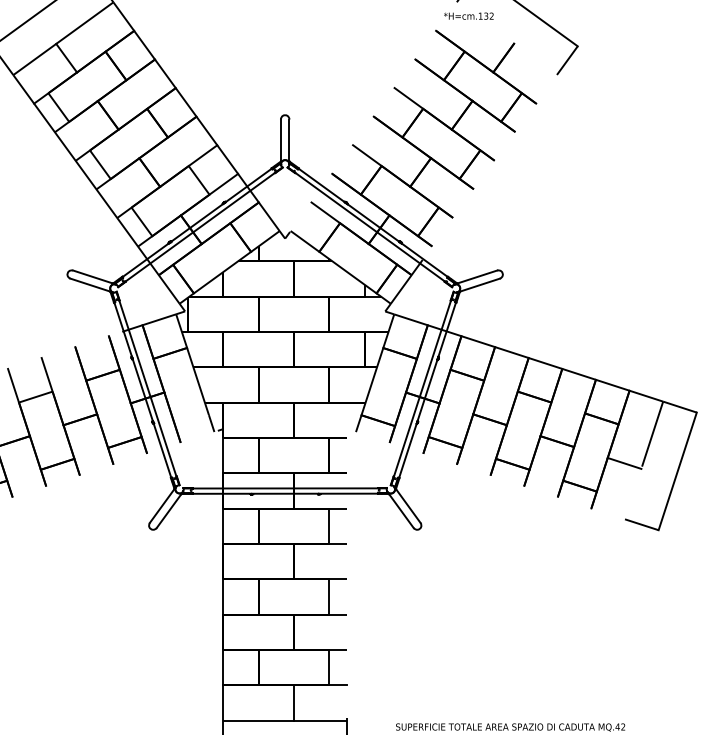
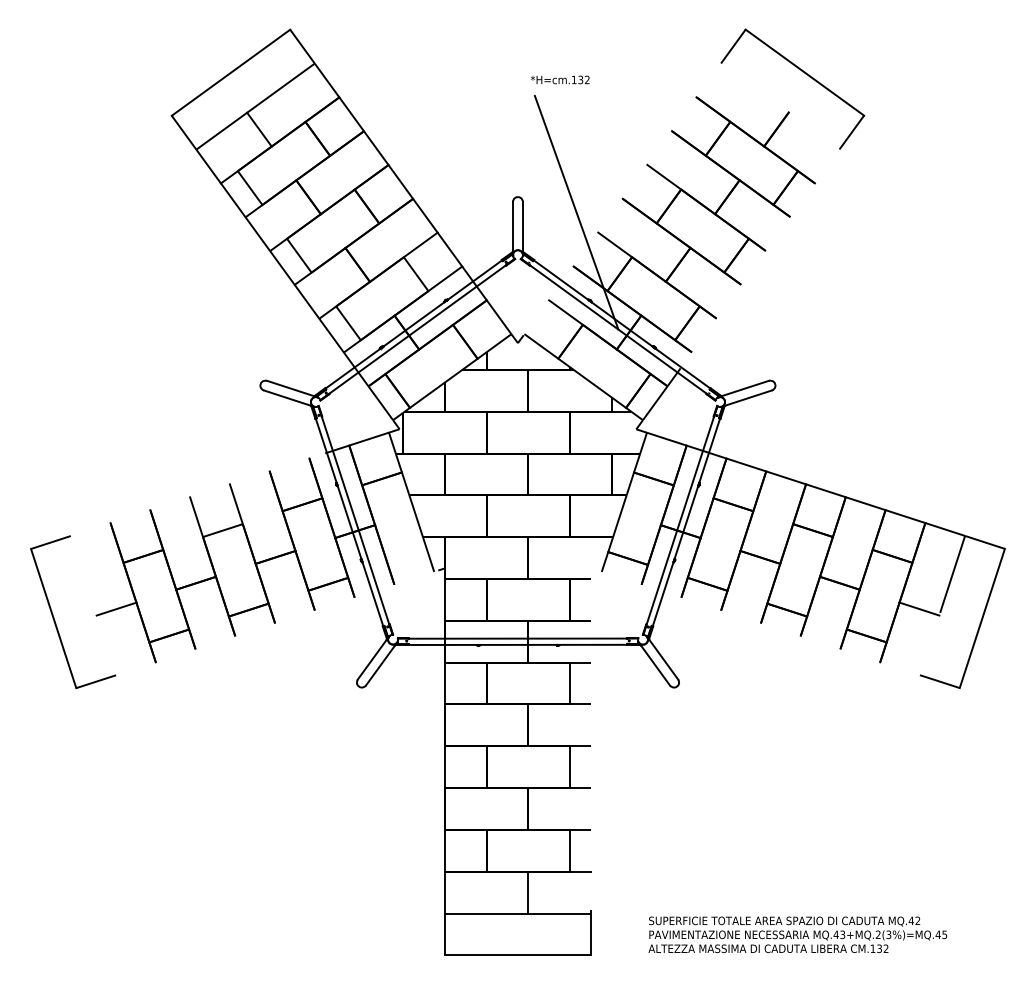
text: (469, 15) -> (560, 79), moved
line: (334, 128) -> (576, 212), added

